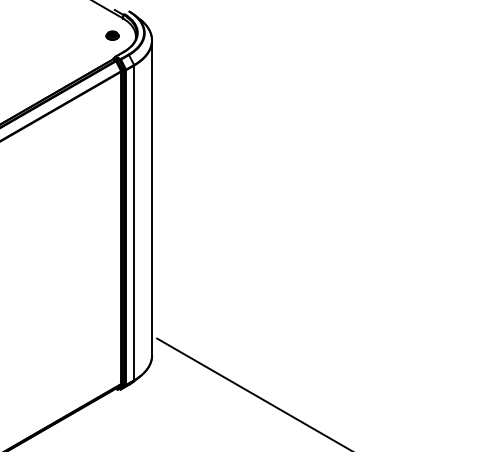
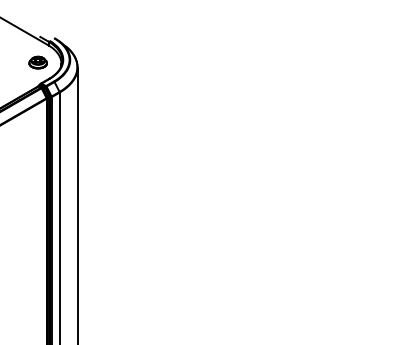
part: (112, 35) -> (38, 62), size x1.43

